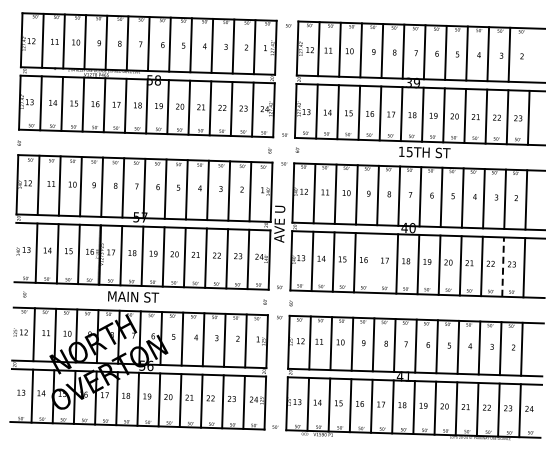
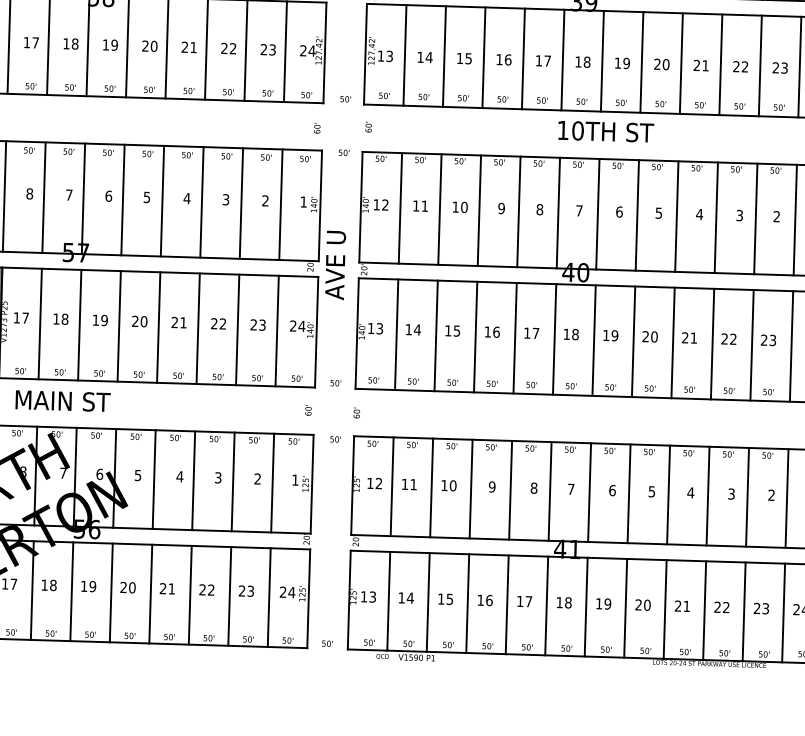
text: (409, 151) -> (577, 129), 15TH -> 10TH
line: (375, 262) -> (514, 336), added
line: (503, 267) -> (752, 346), dashed -> solid

